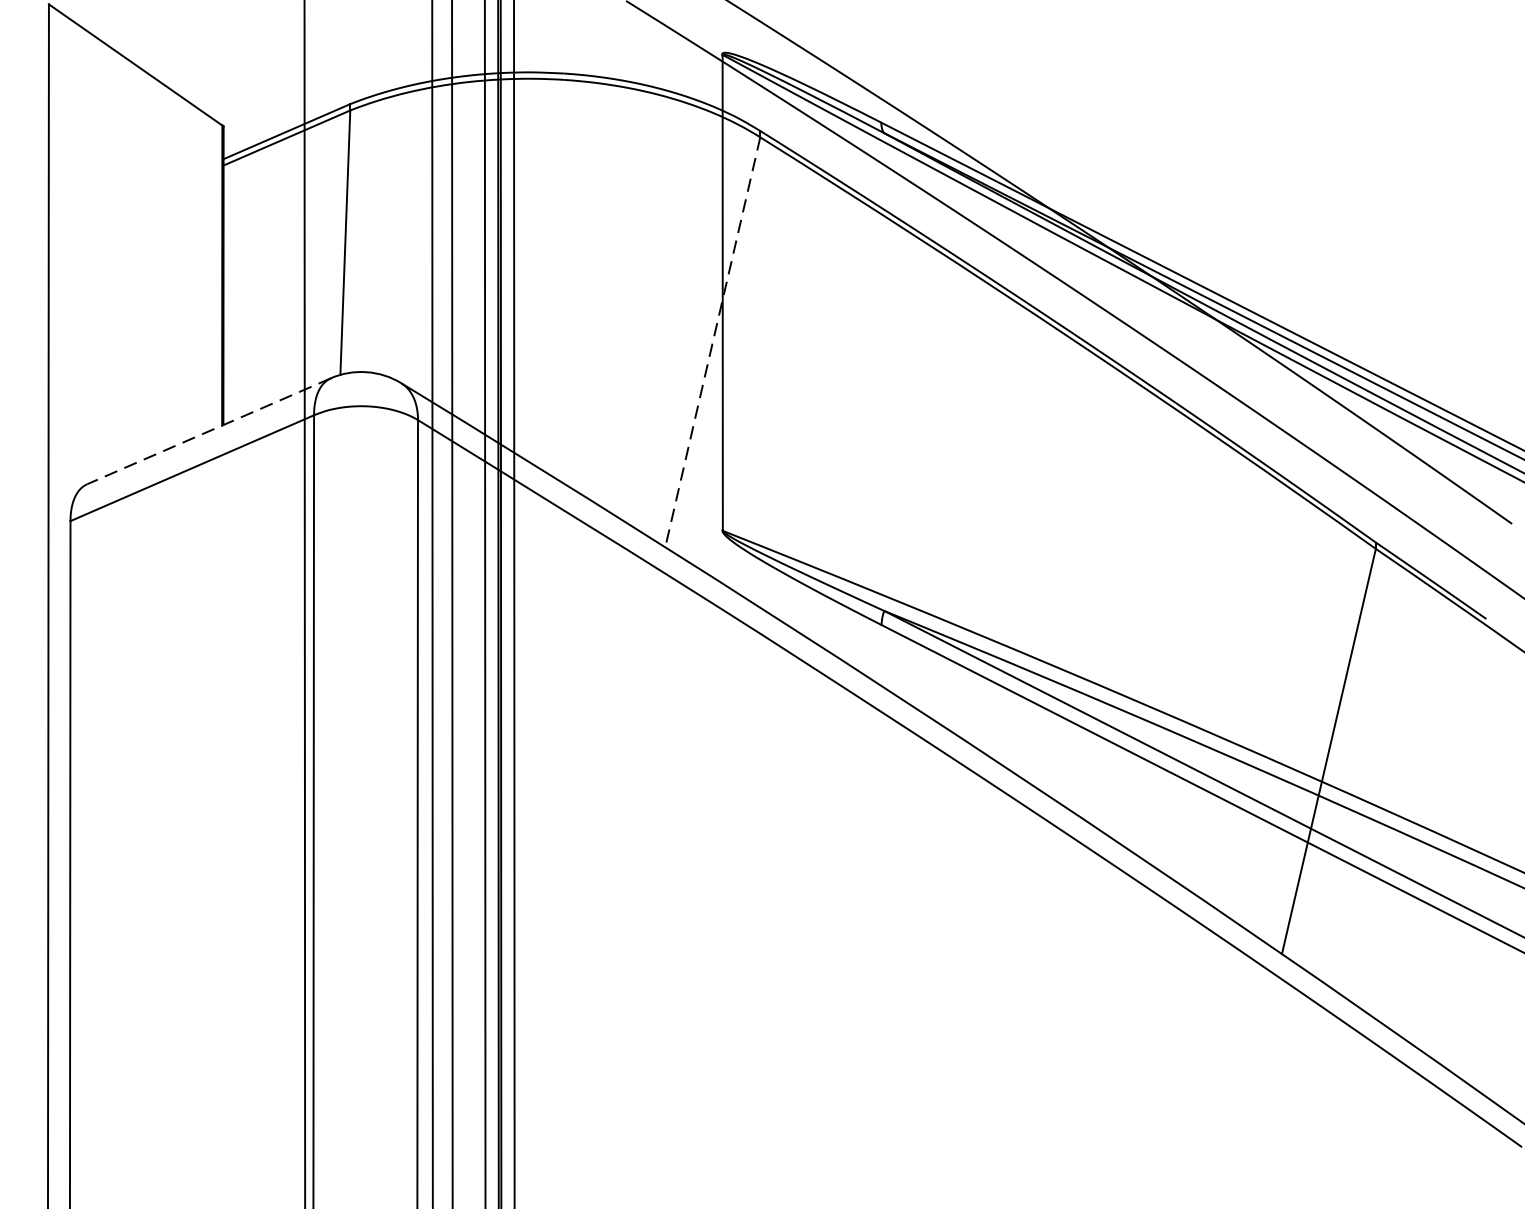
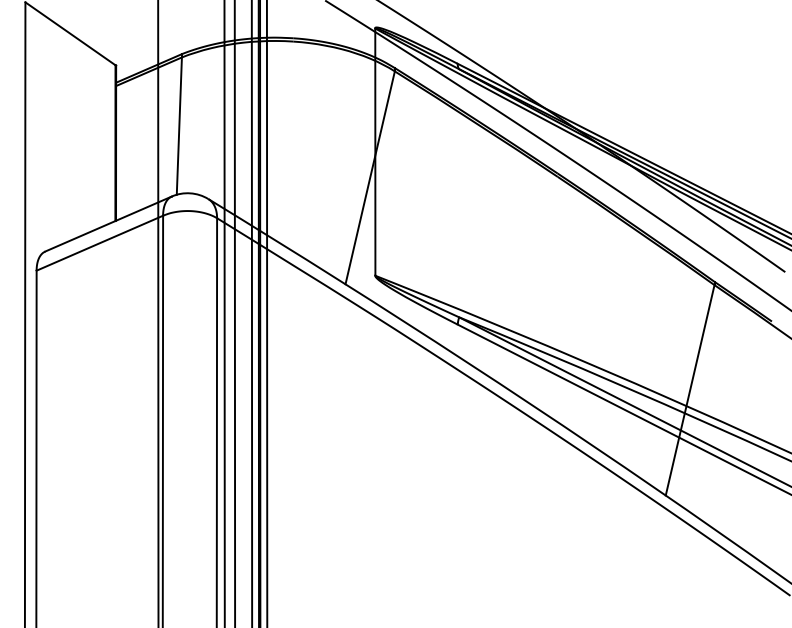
line: (713, 343) -> (370, 178), dashed -> solid
line: (208, 432) -> (108, 224), dashed -> solid

